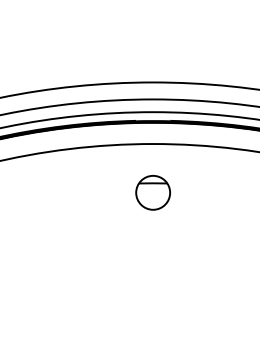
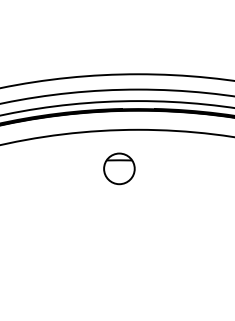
part: (153, 192) -> (119, 168), moved

